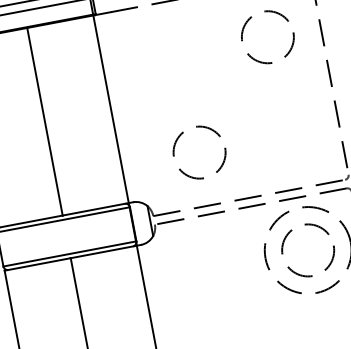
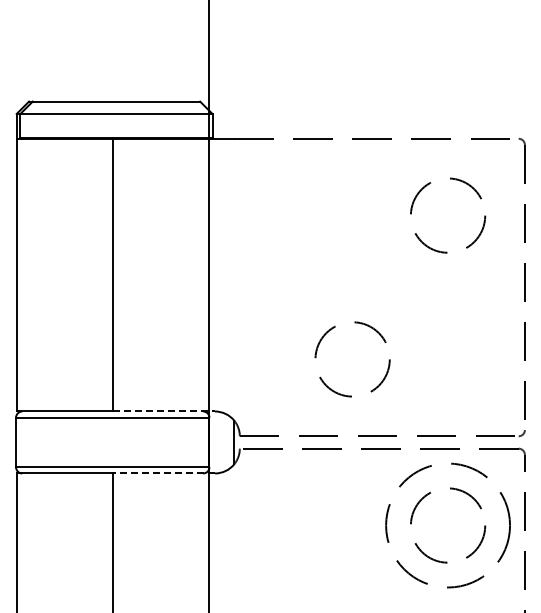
circle: (199, 152) -> (352, 359), moved
line: (98, 208) -> (164, 411), solid -> dashed
line: (105, 251) -> (163, 473), solid -> dashed

